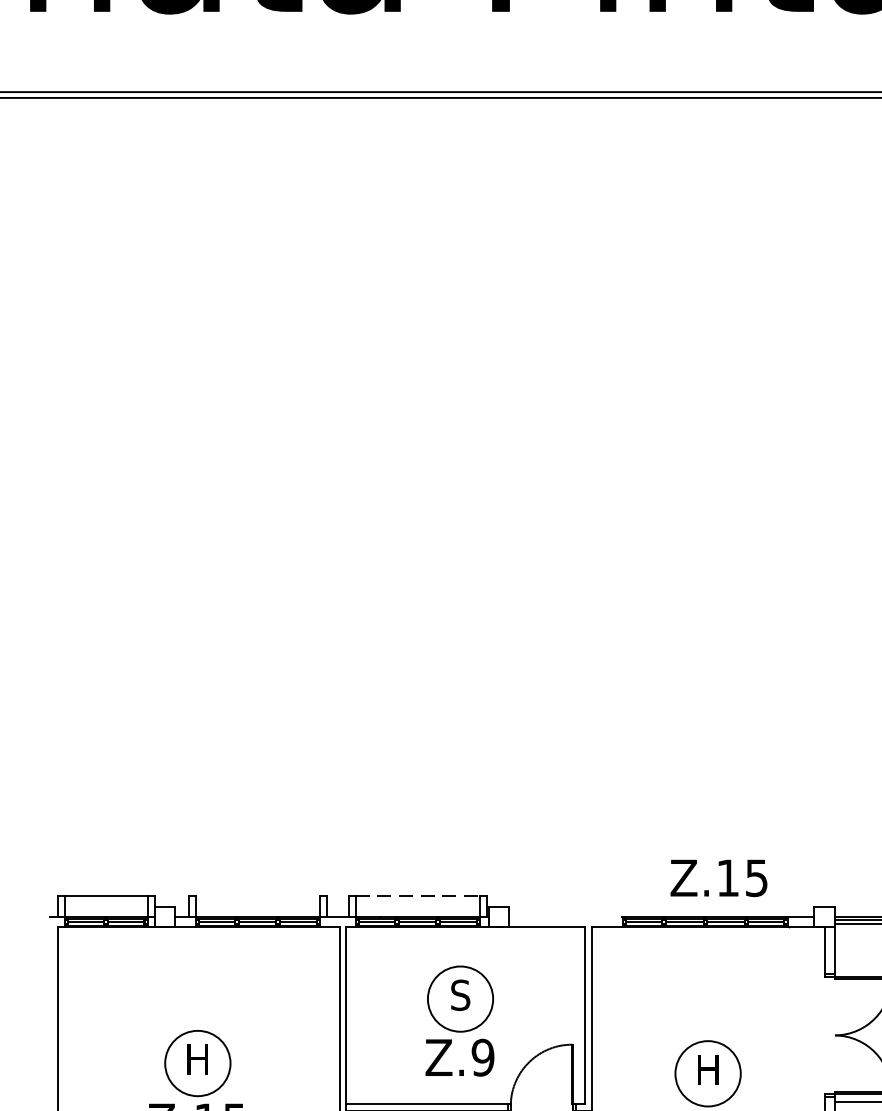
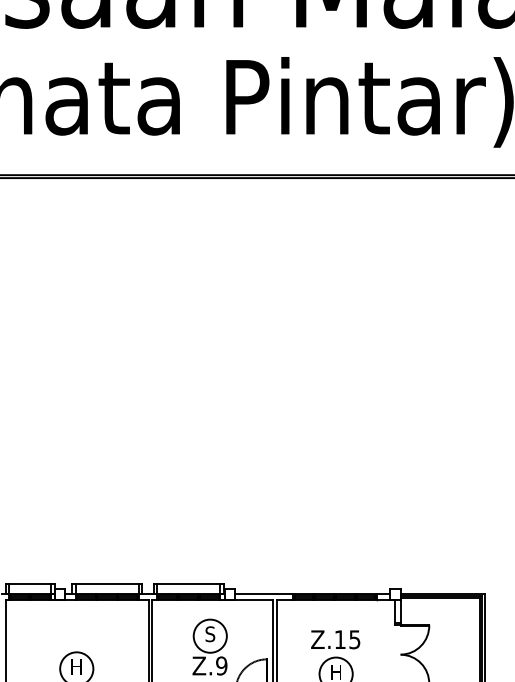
text: (718, 877) -> (335, 639), moved
line: (256, 897) -> (106, 584), added
line: (417, 897) -> (188, 584), dashed -> solid
line: (567, 917) -> (264, 594), added

